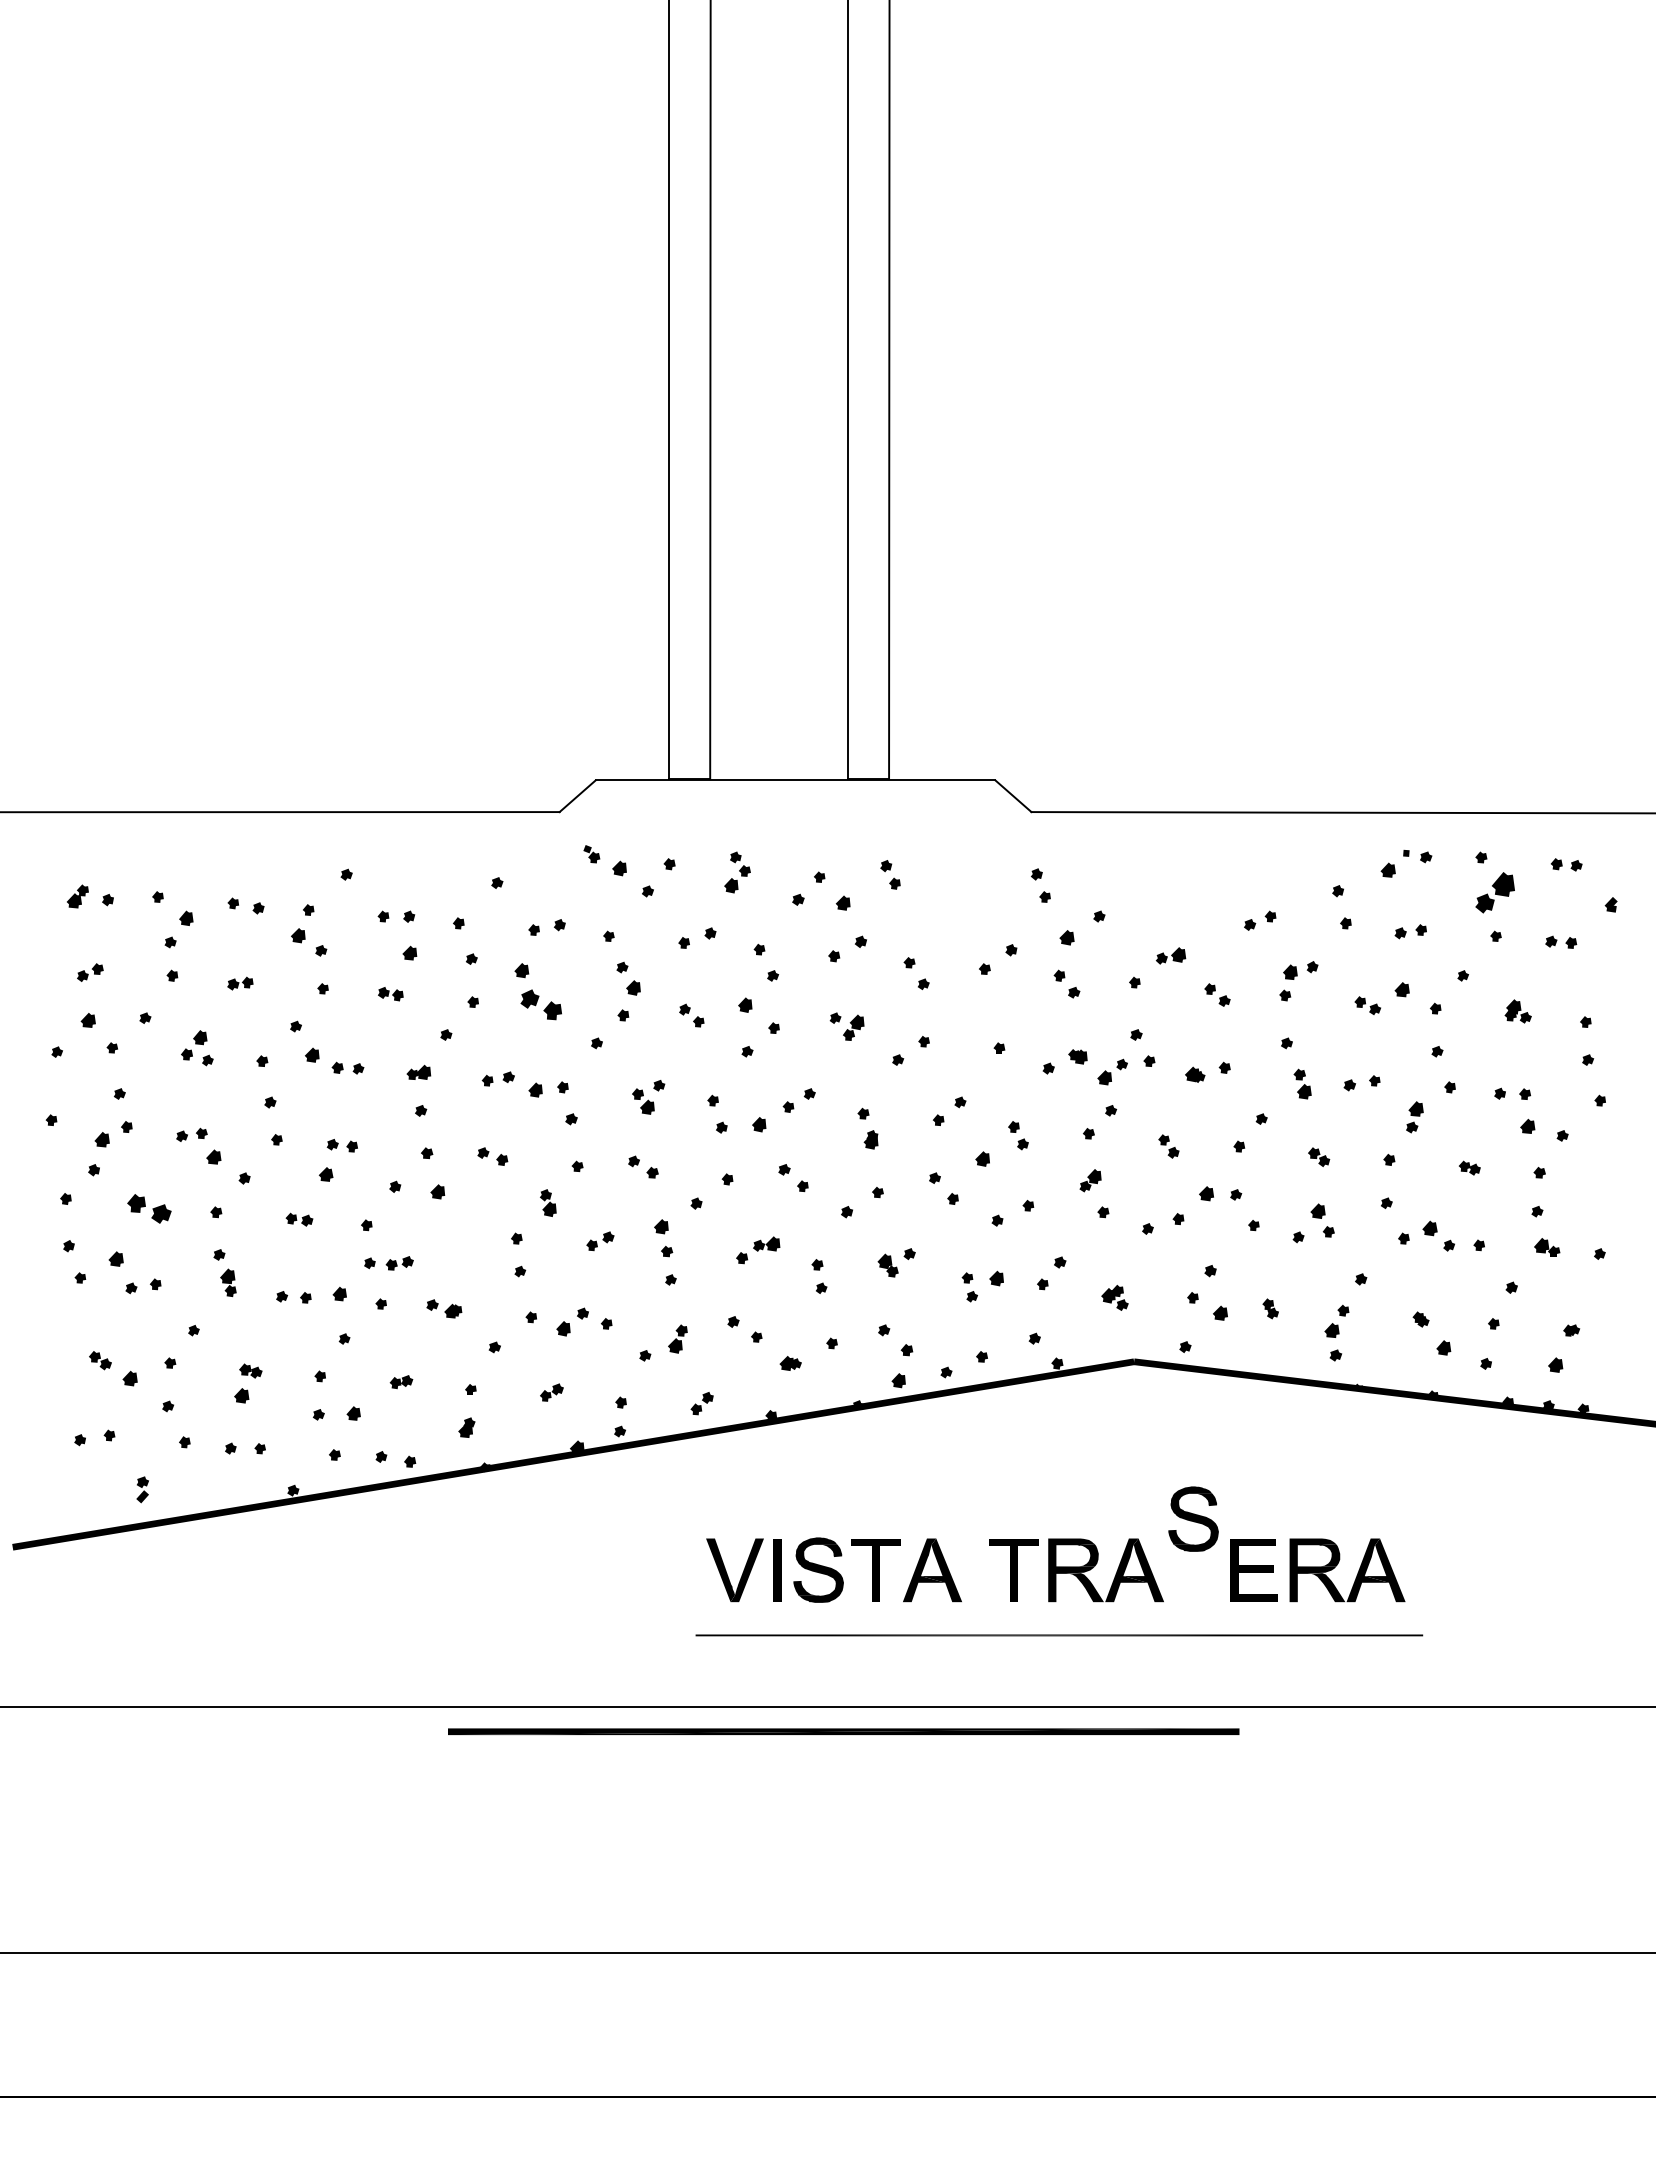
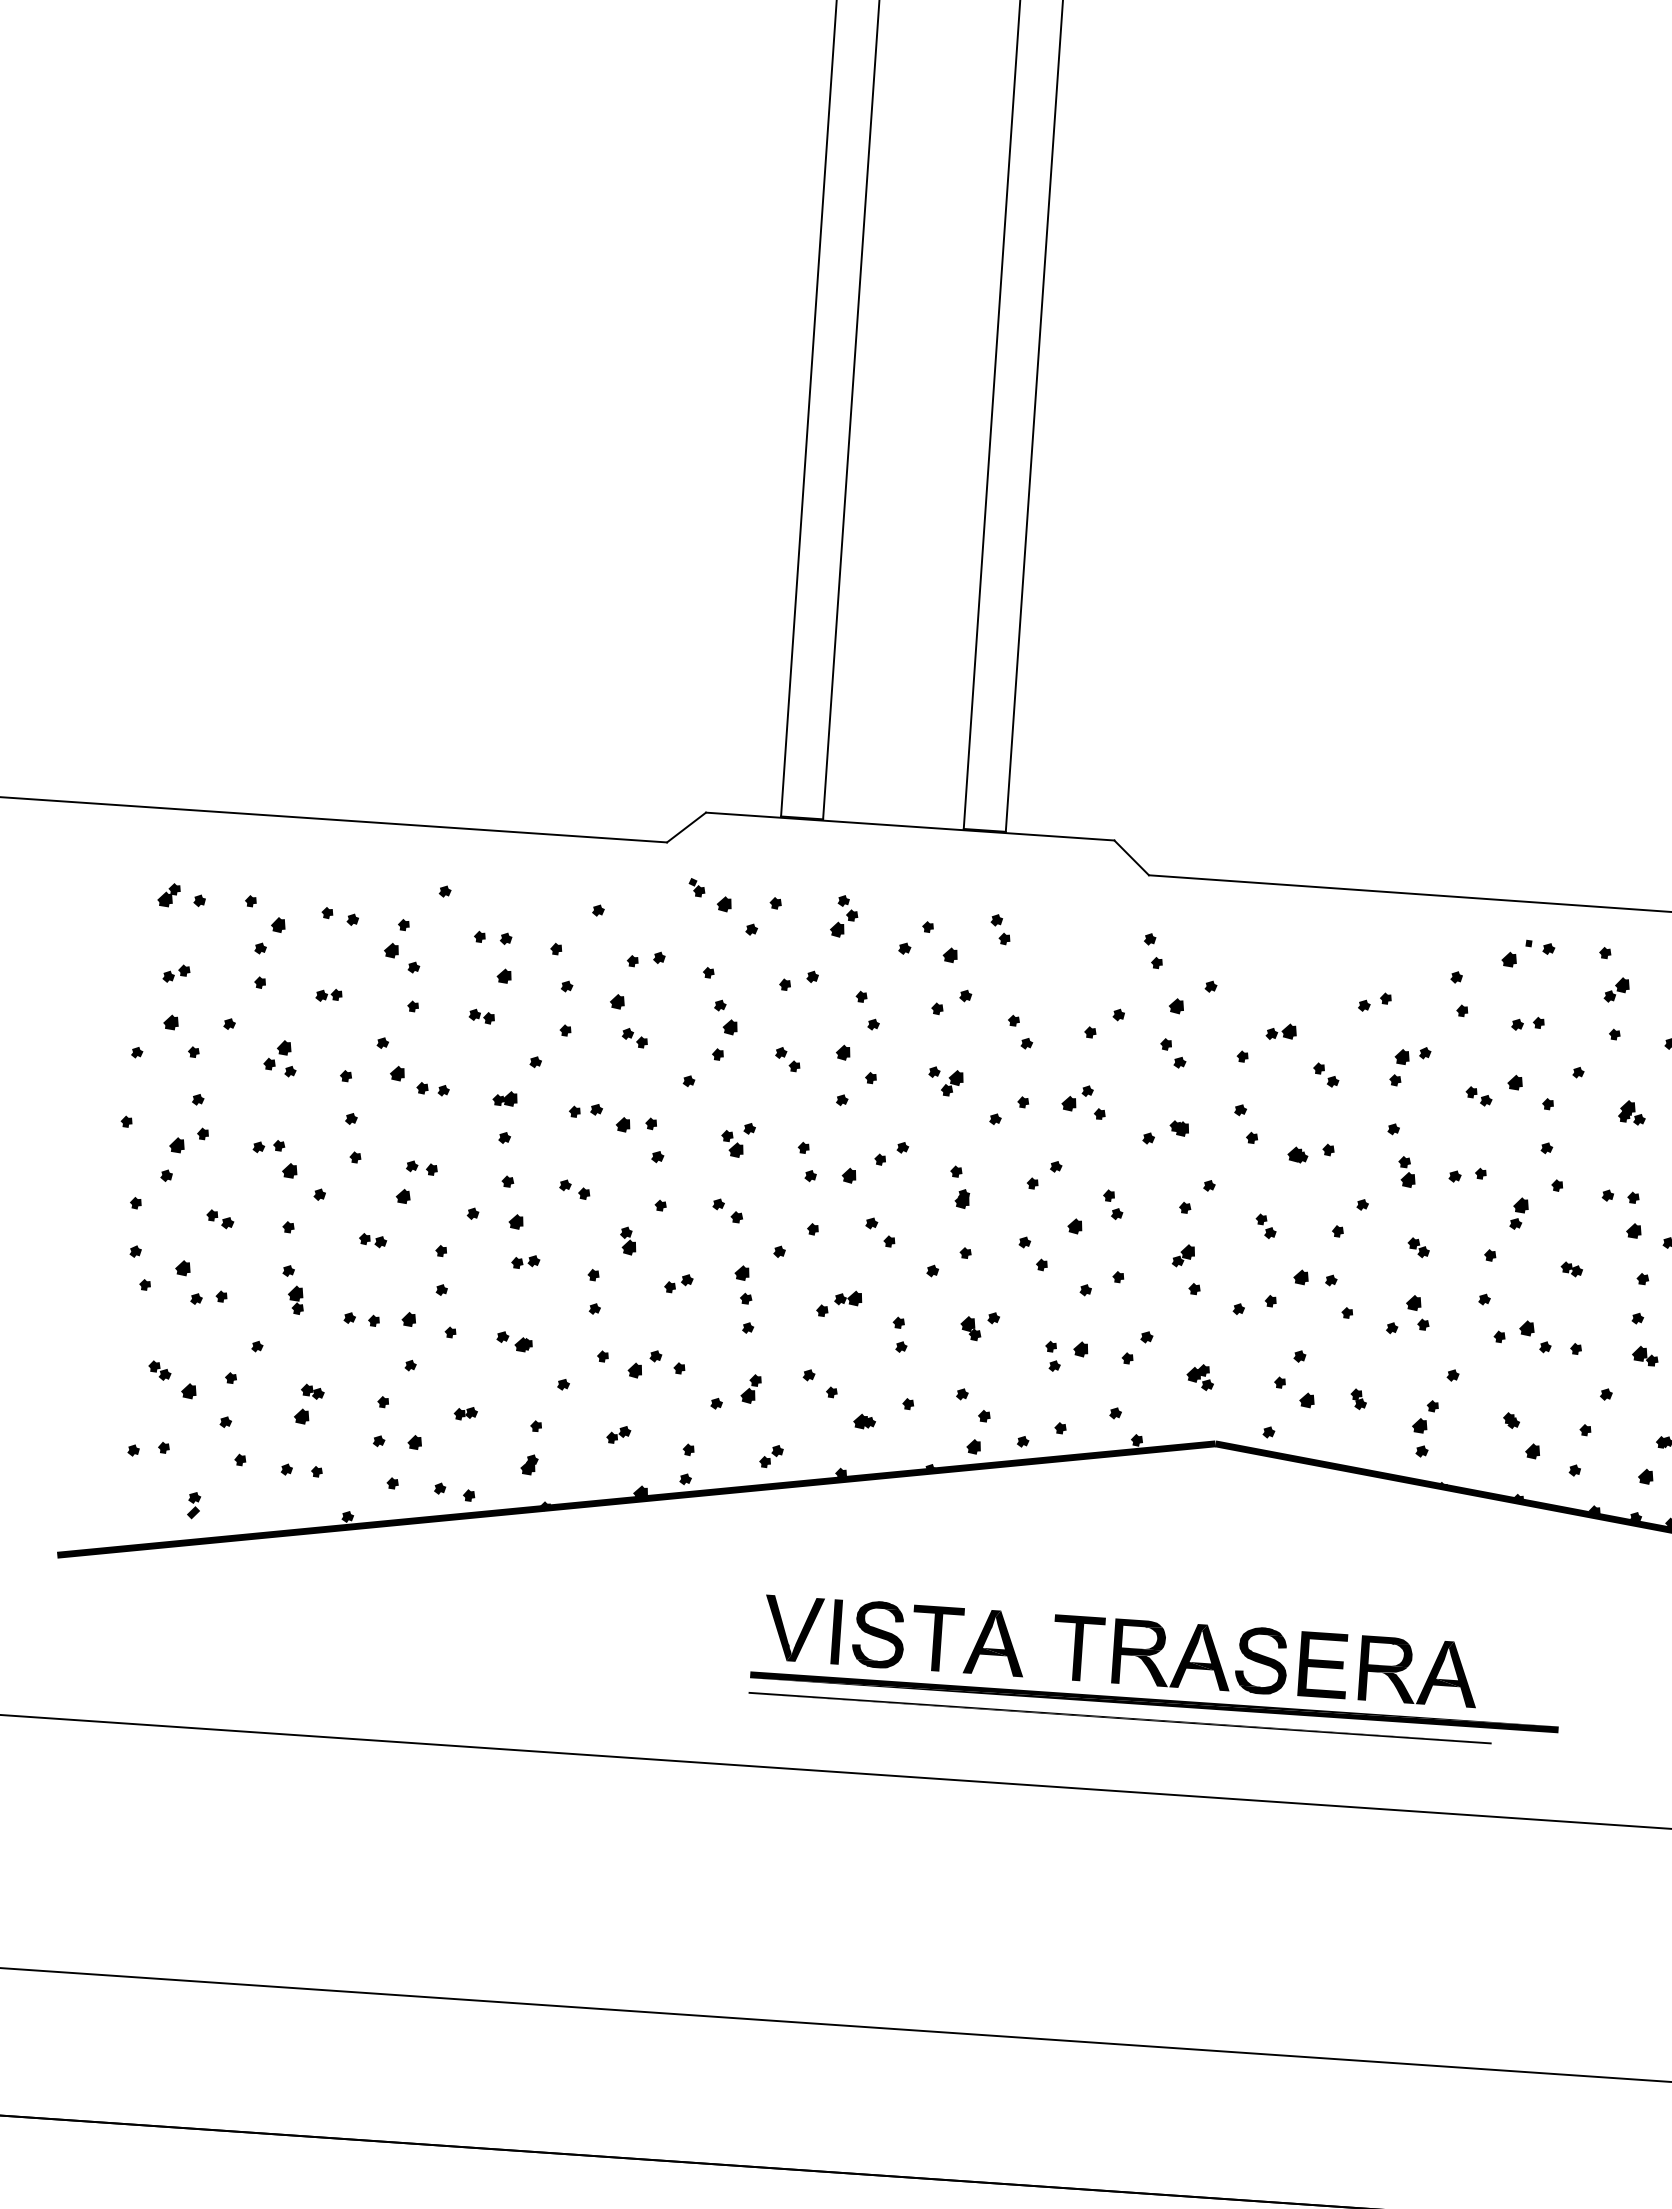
part: (1494, 892) -> (1616, 989), size x0.62
part: (541, 1004) -> (635, 1037), size x0.62
part: (1112, 1071) -> (1077, 1097), moved
part: (148, 1209) -> (219, 1219), size x0.62
part: (399, 1263) -> (525, 1262), moved
part: (1193, 1518) -> (1261, 1660), moved
part: (843, 1731) -> (1154, 1702), moved

